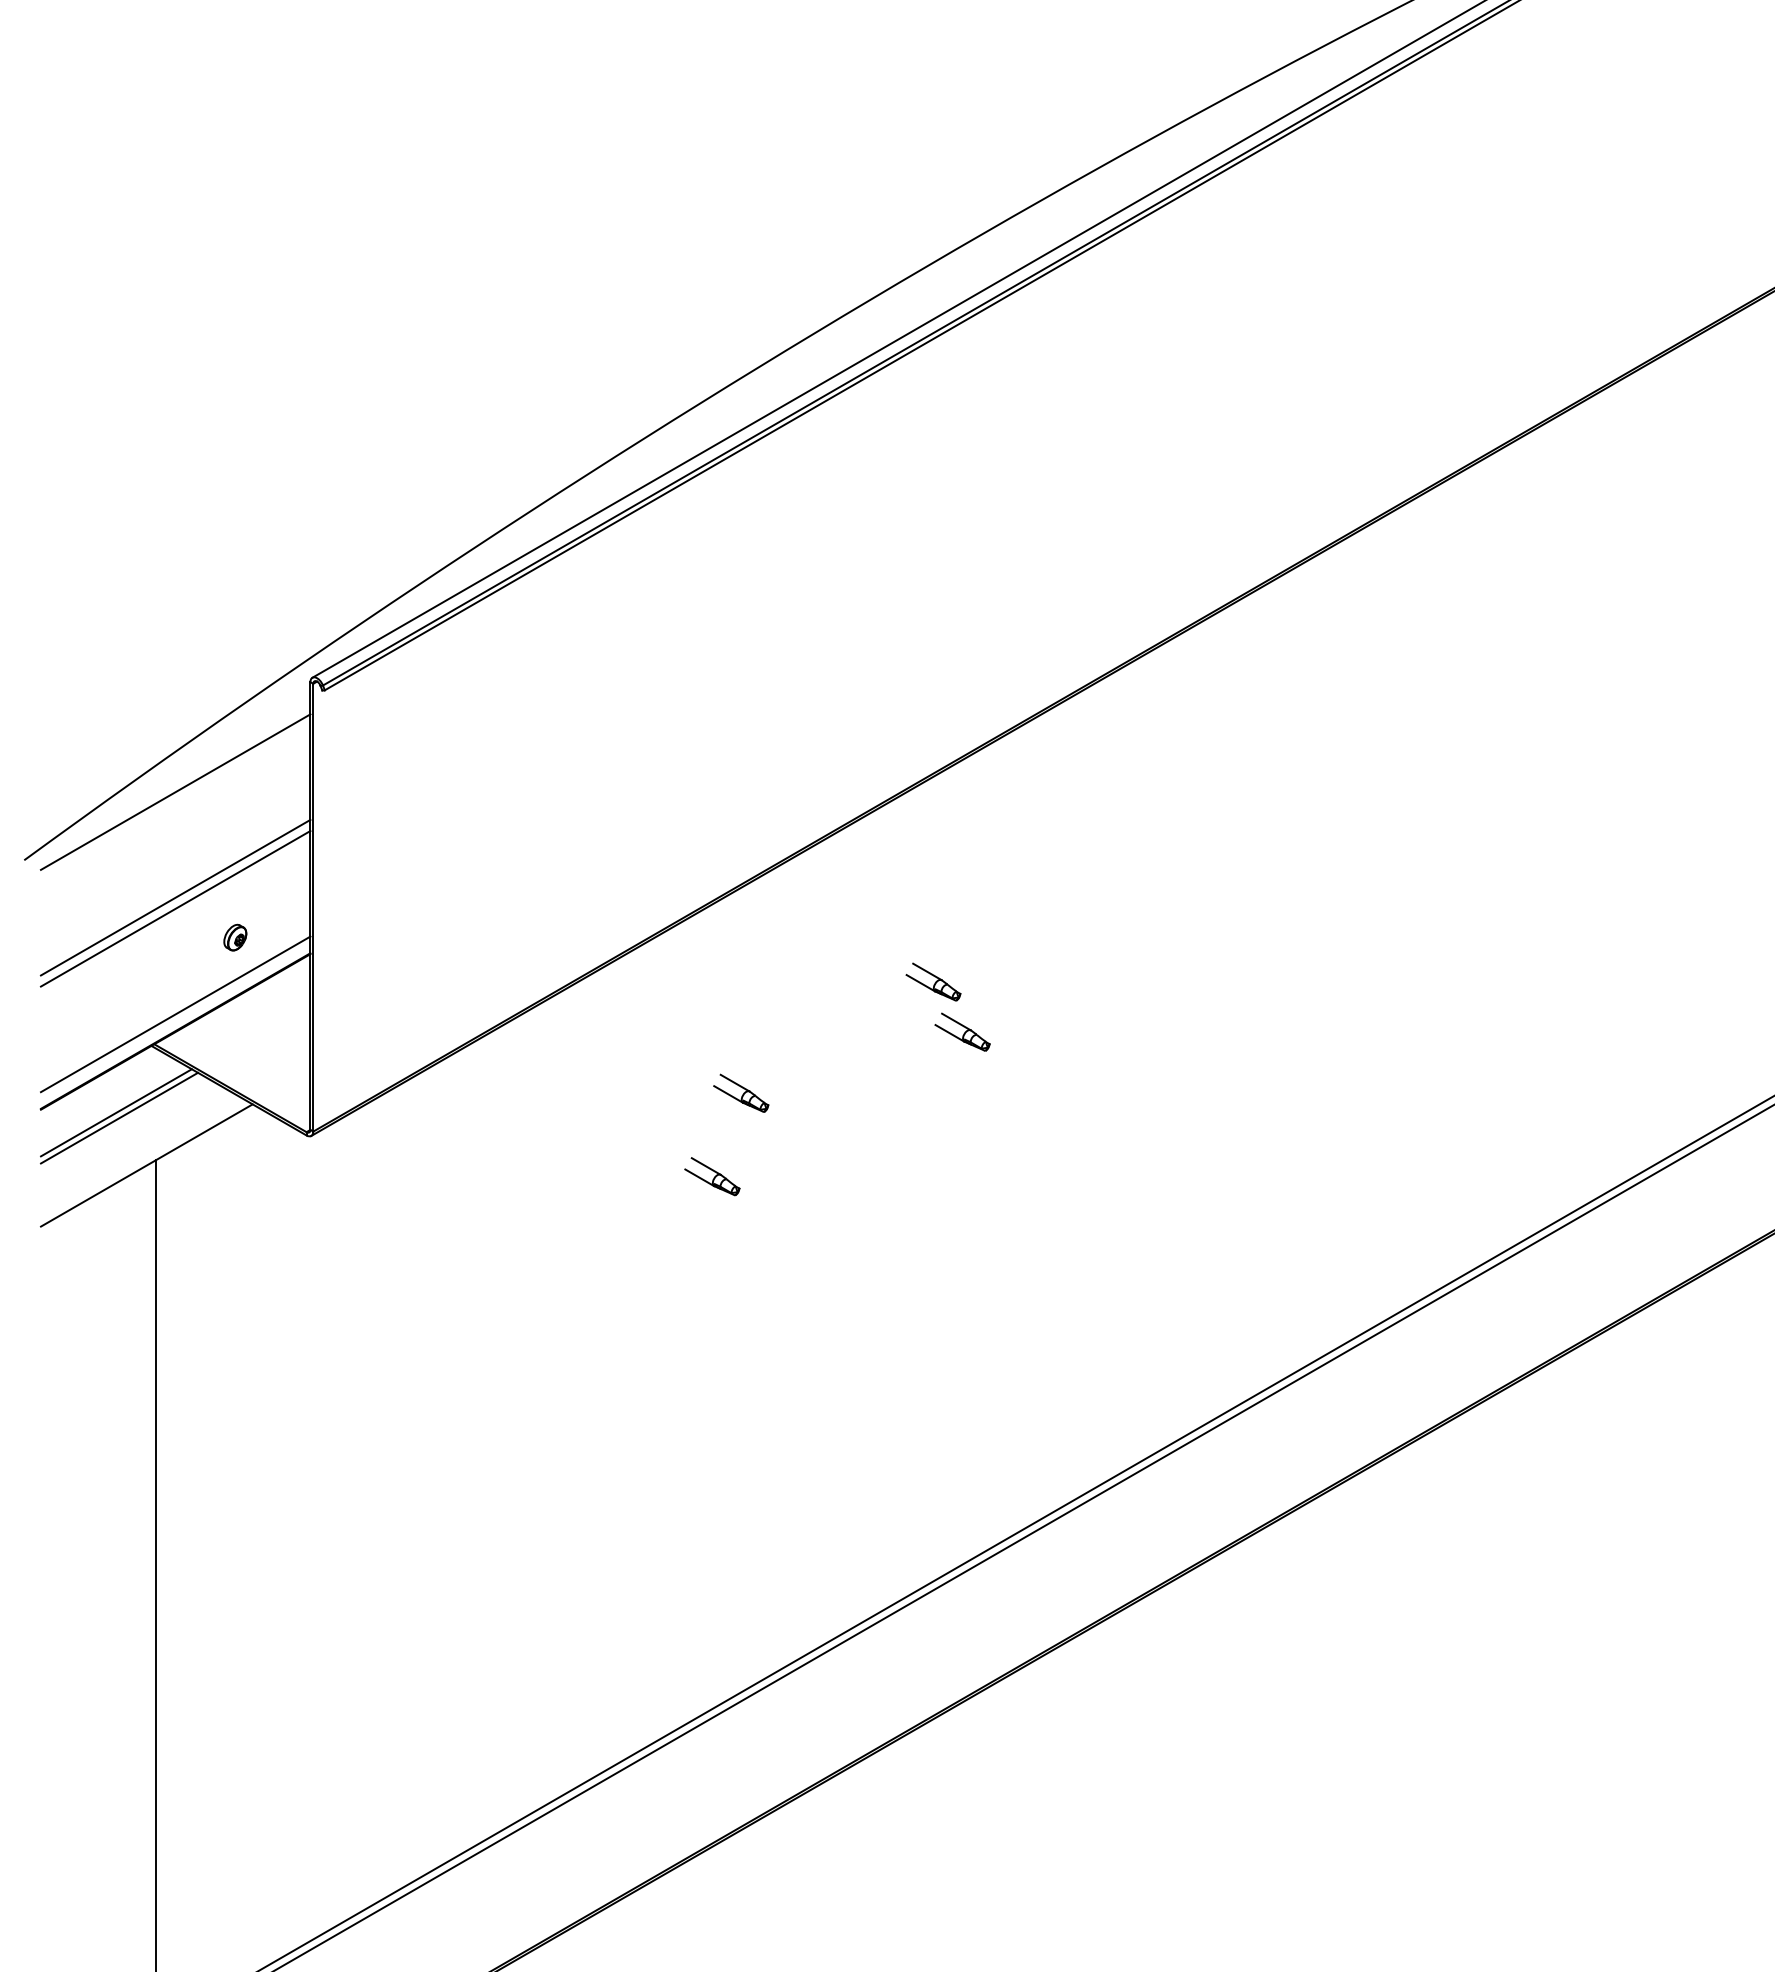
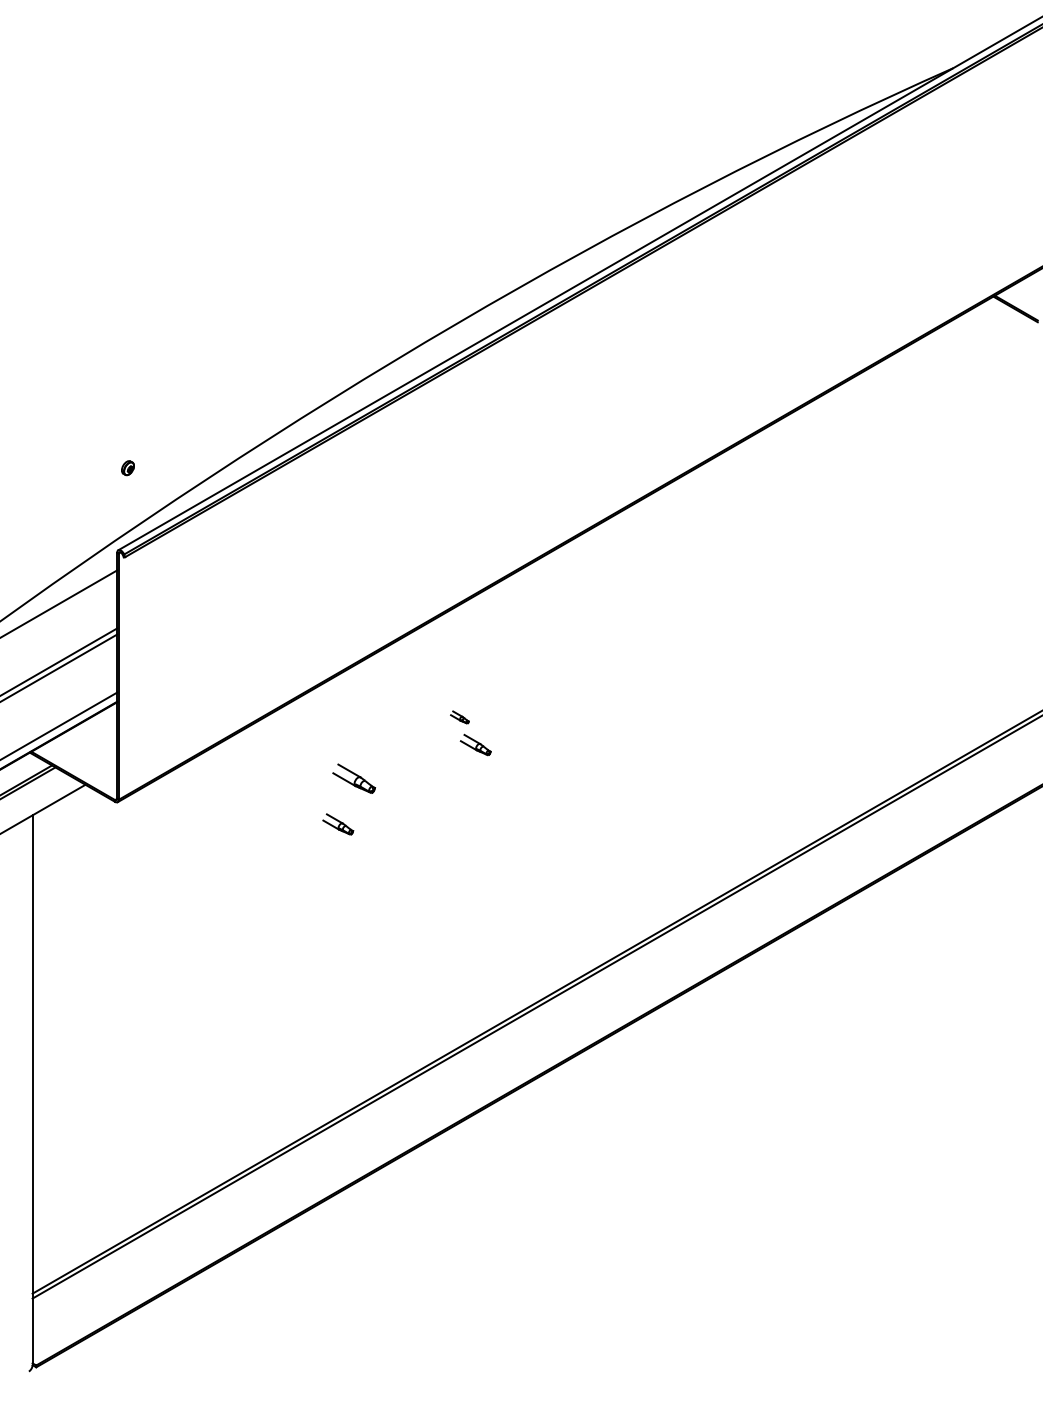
part: (234, 938) -> (127, 468), moved
part: (932, 981) -> (459, 717), size x0.6
part: (740, 1092) -> (353, 778), size x1.4

